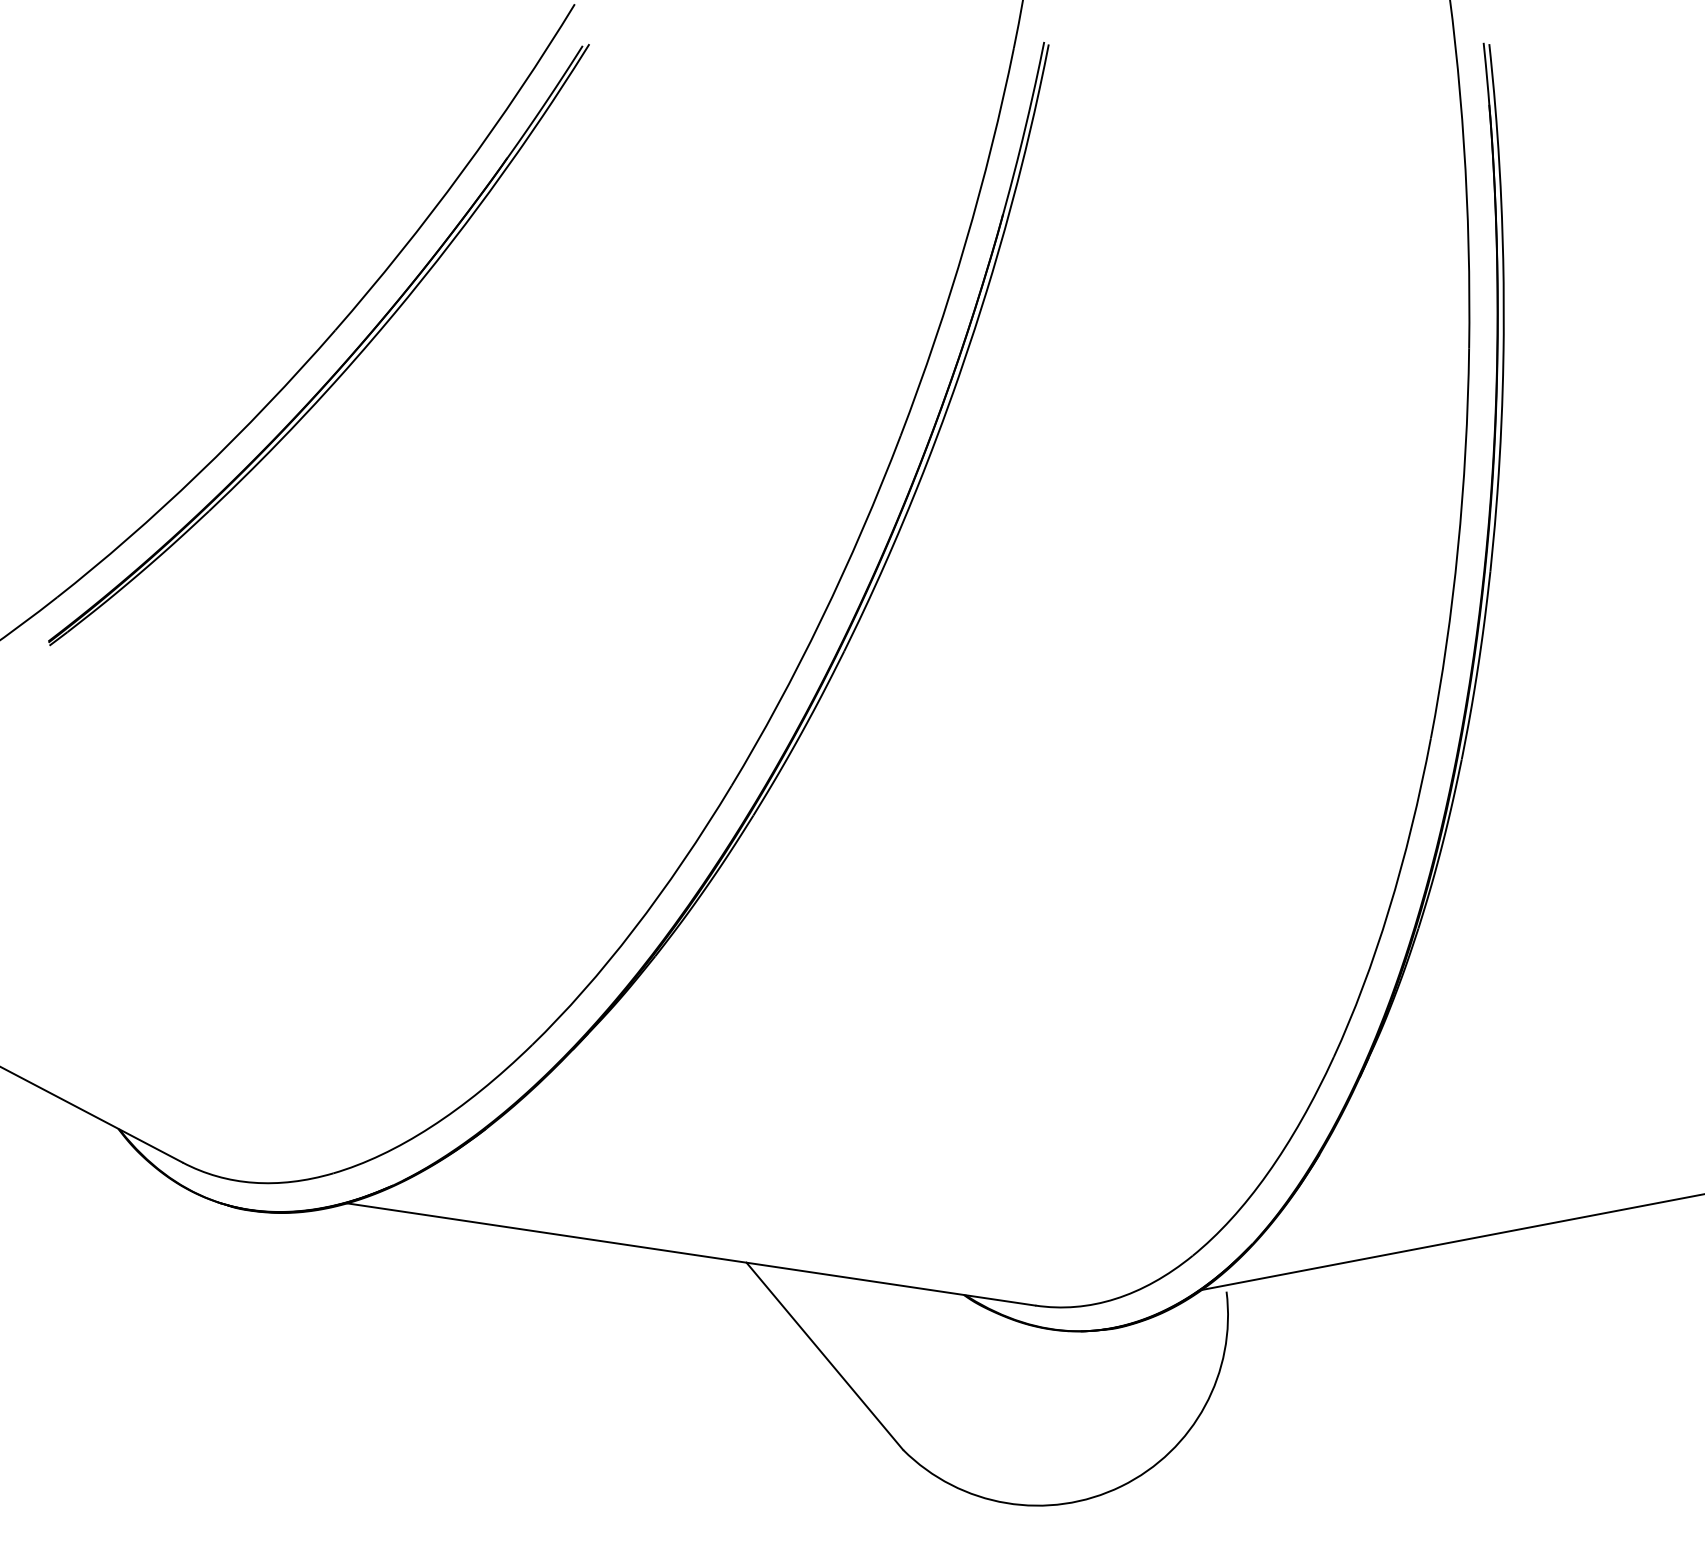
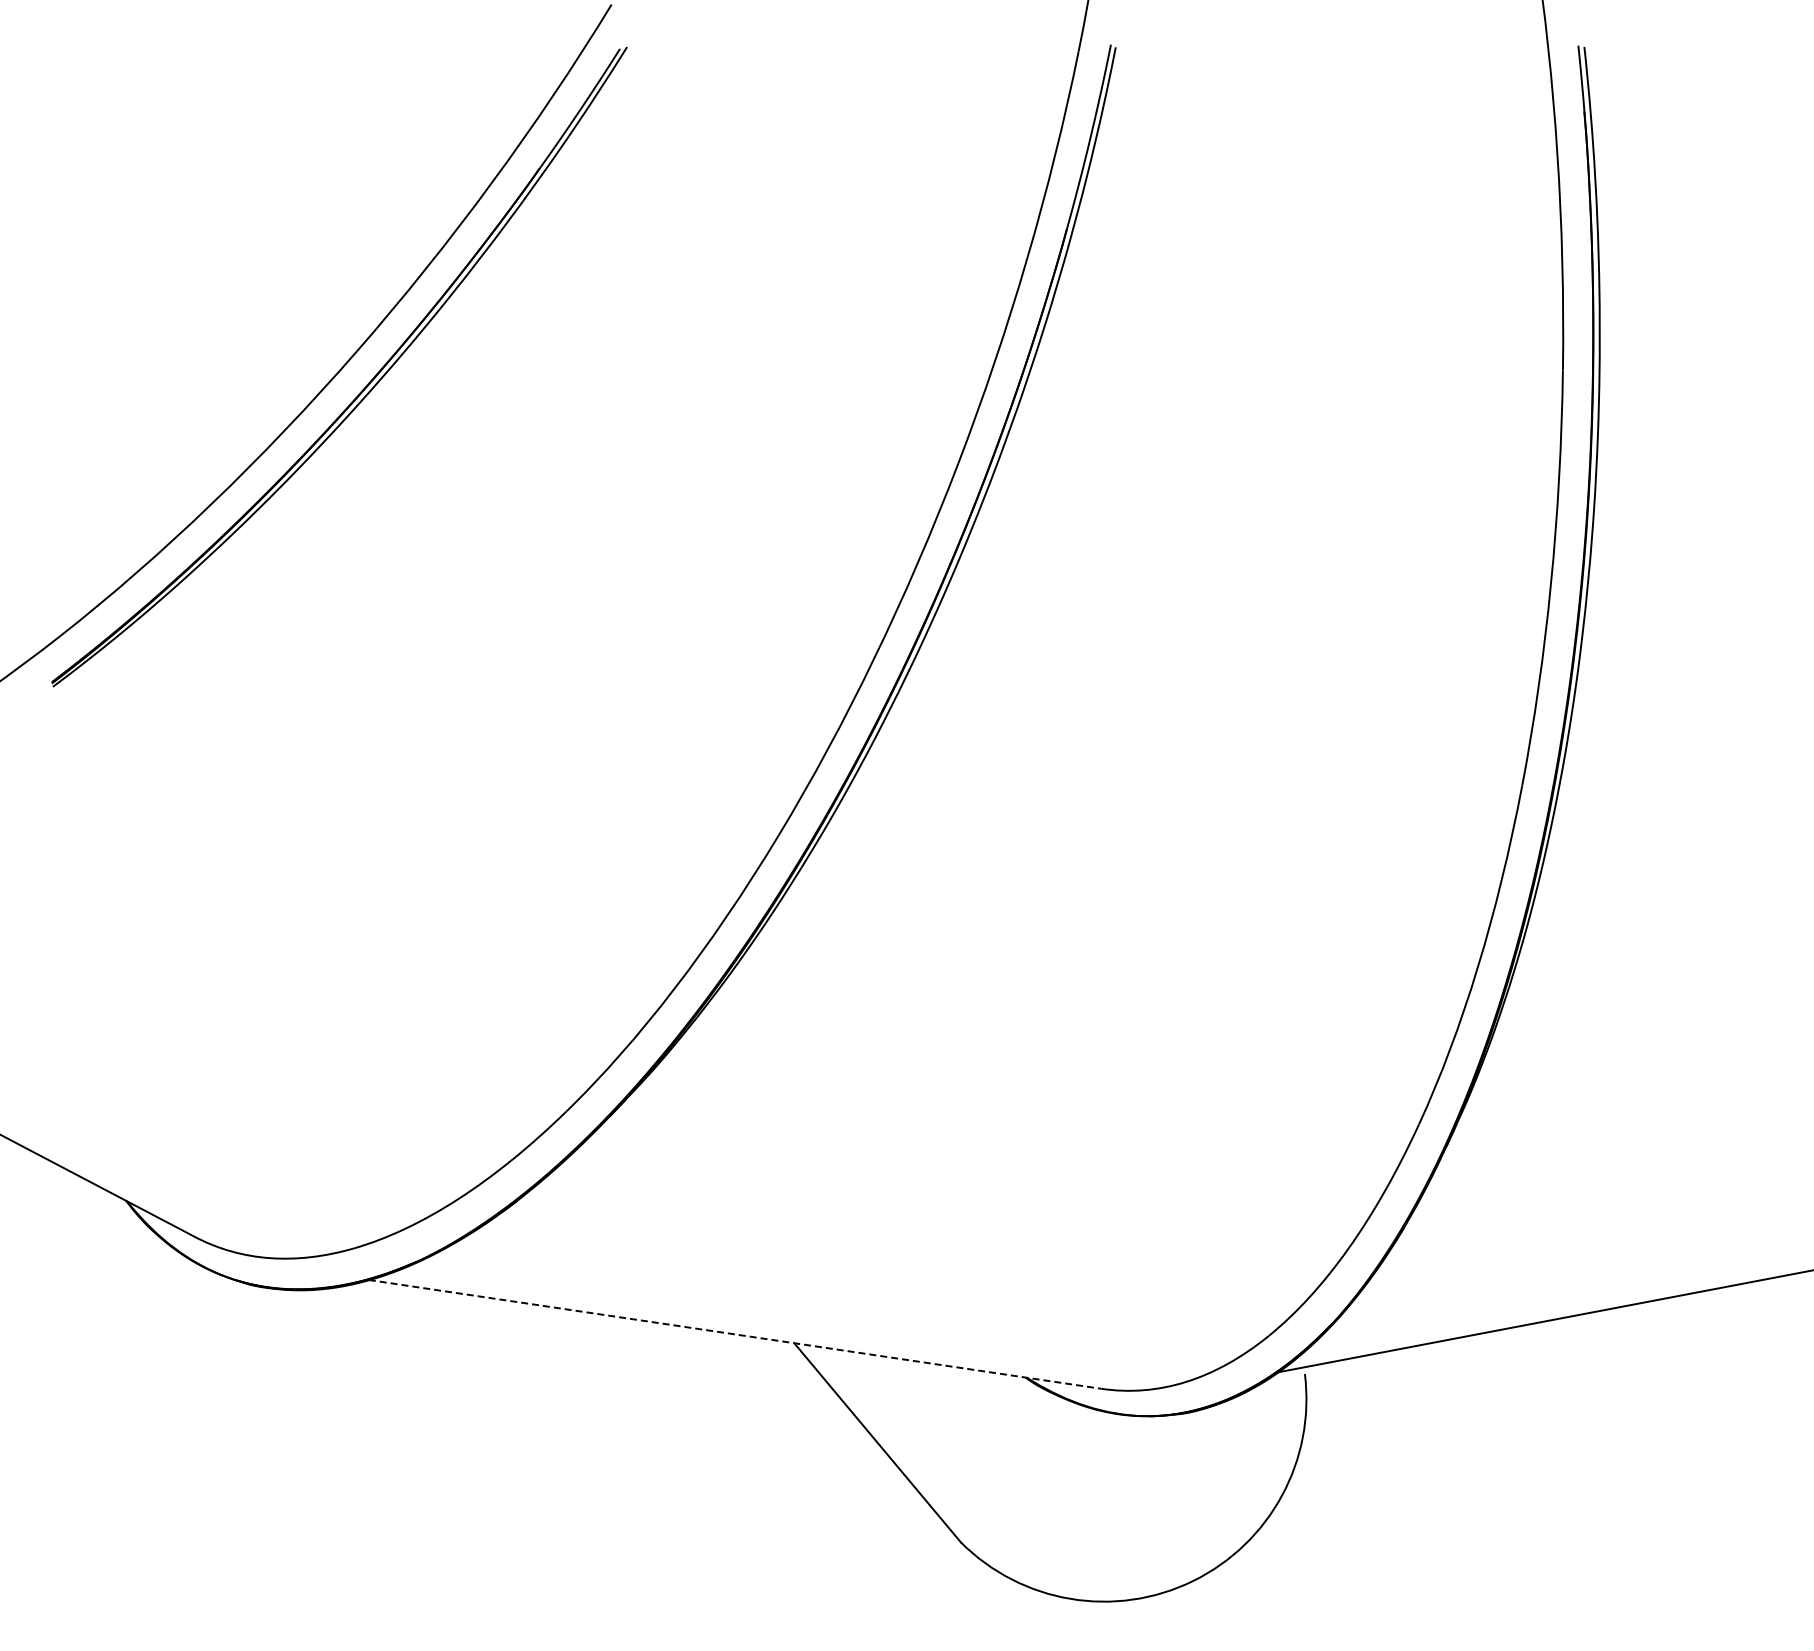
line: (691, 1254) -> (735, 1334), solid -> dashed

